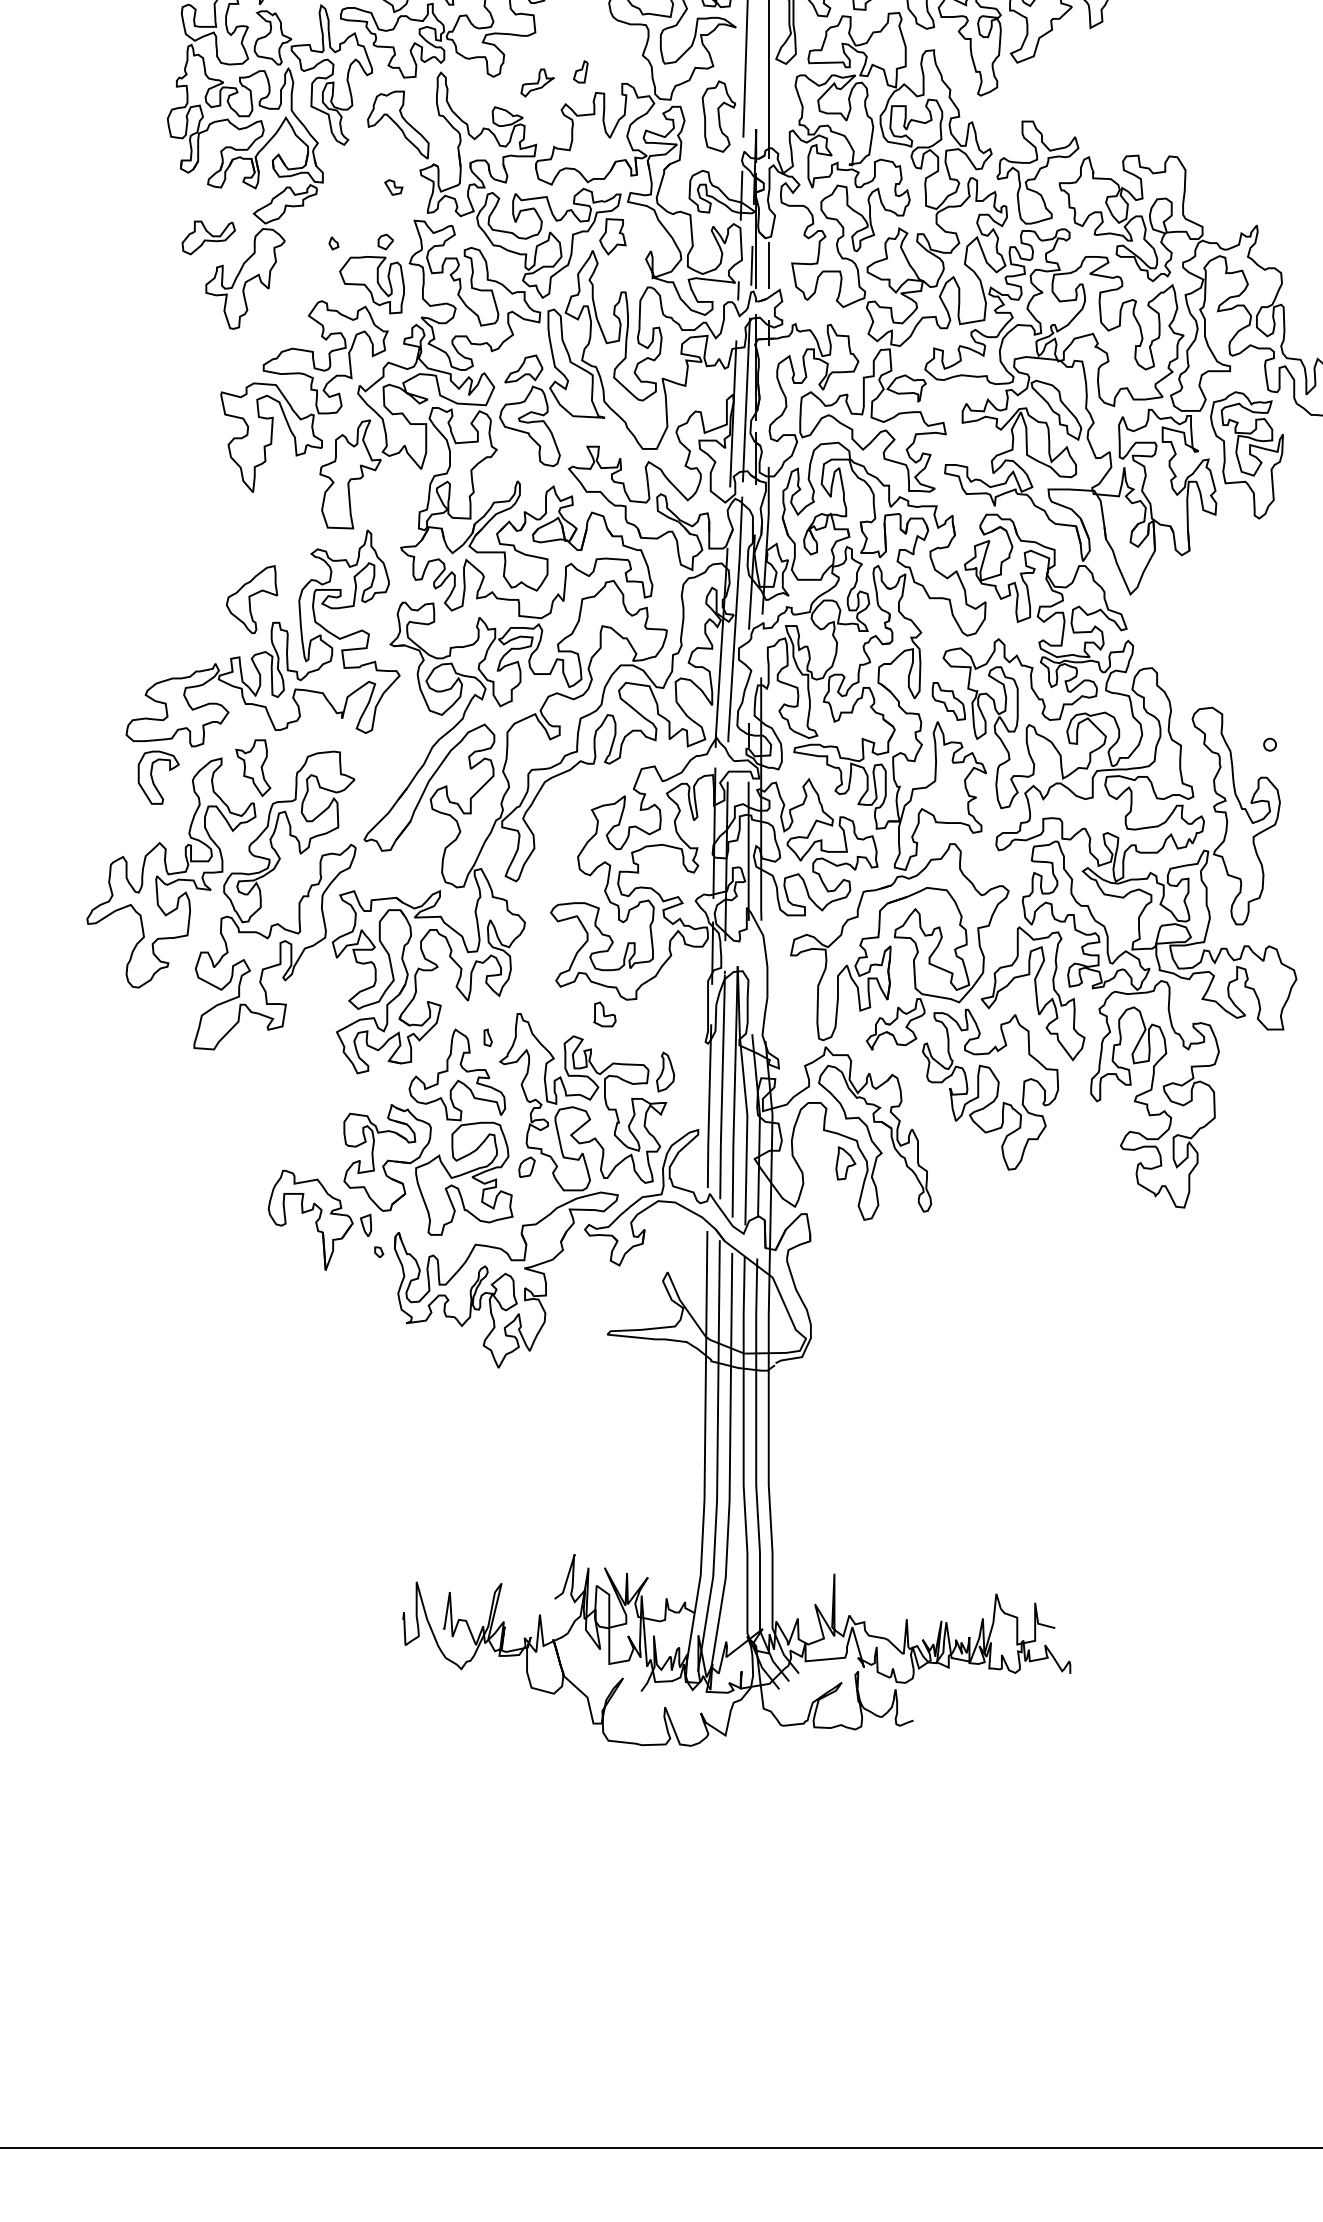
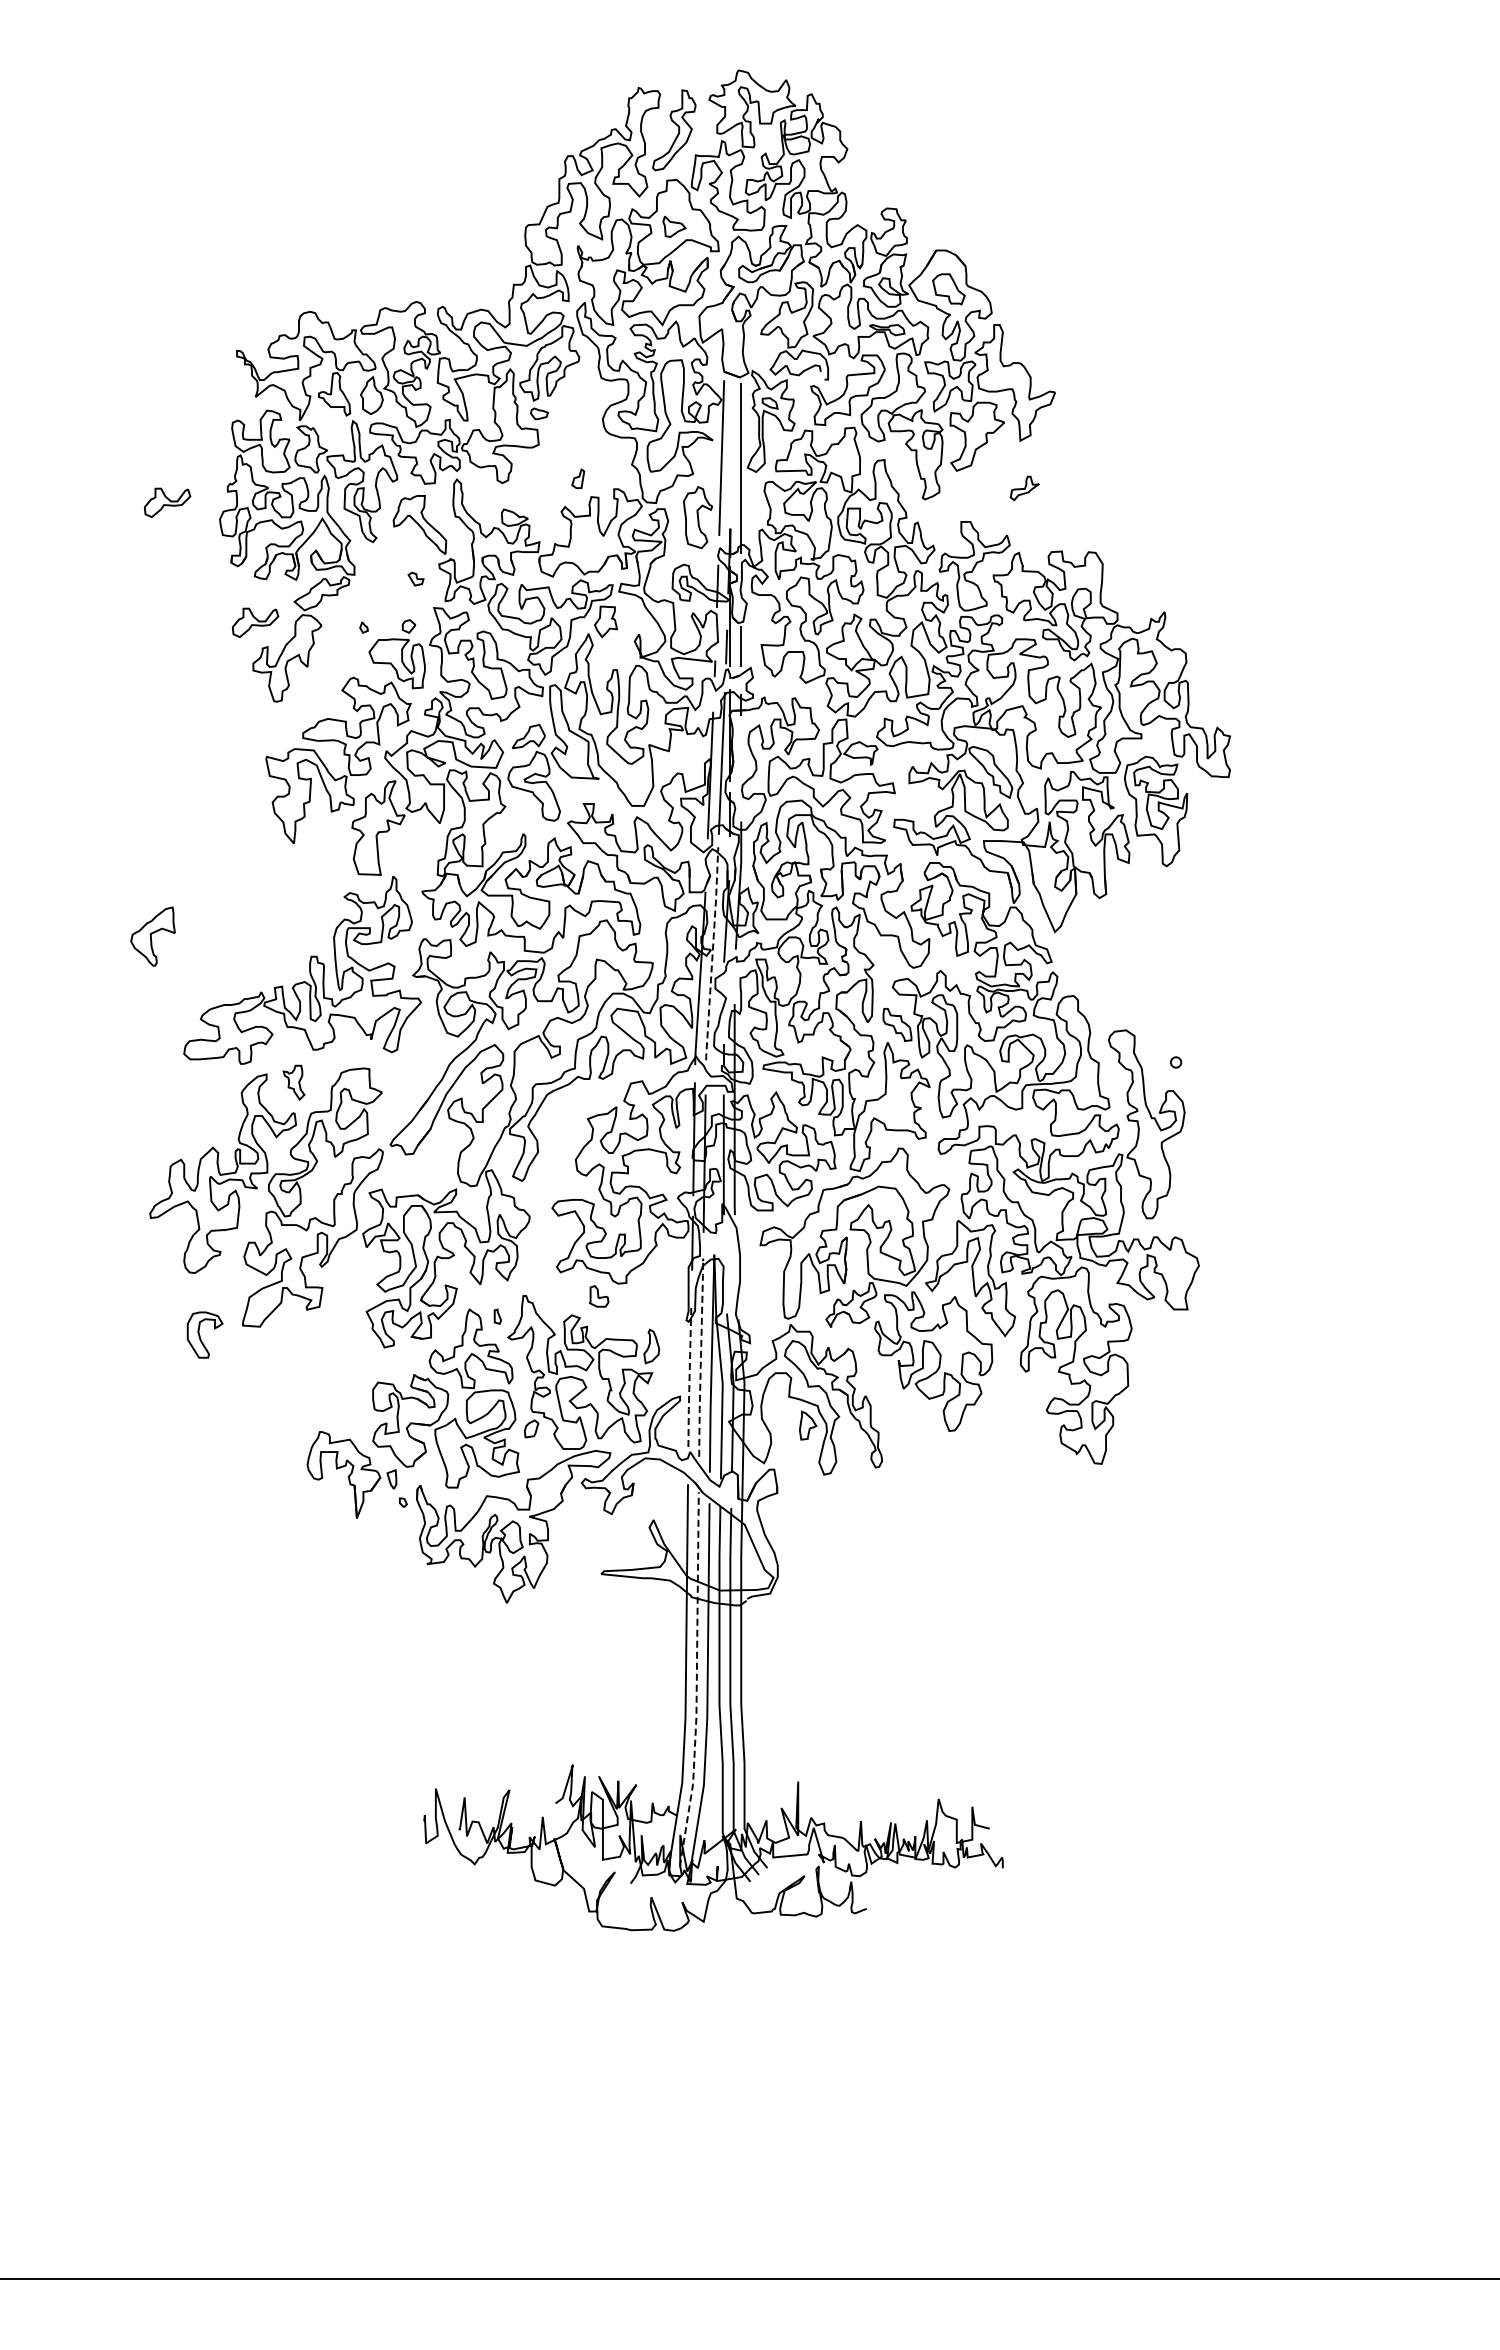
part: (537, 83) -> (1024, 488), moved
part: (107, 99) -> (167, 502), added
part: (251, 599) -> (152, 936), moved
line: (735, 619) -> (712, 953), solid -> dashed
part: (252, 767) -> (293, 1082), size x0.7
part: (158, 777) -> (204, 1334), moved
line: (721, 1087) -> (700, 1359), solid -> dashed
line: (709, 1106) -> (689, 1376), solid -> dashed
line: (717, 1457) -> (696, 1680), solid -> dashed

